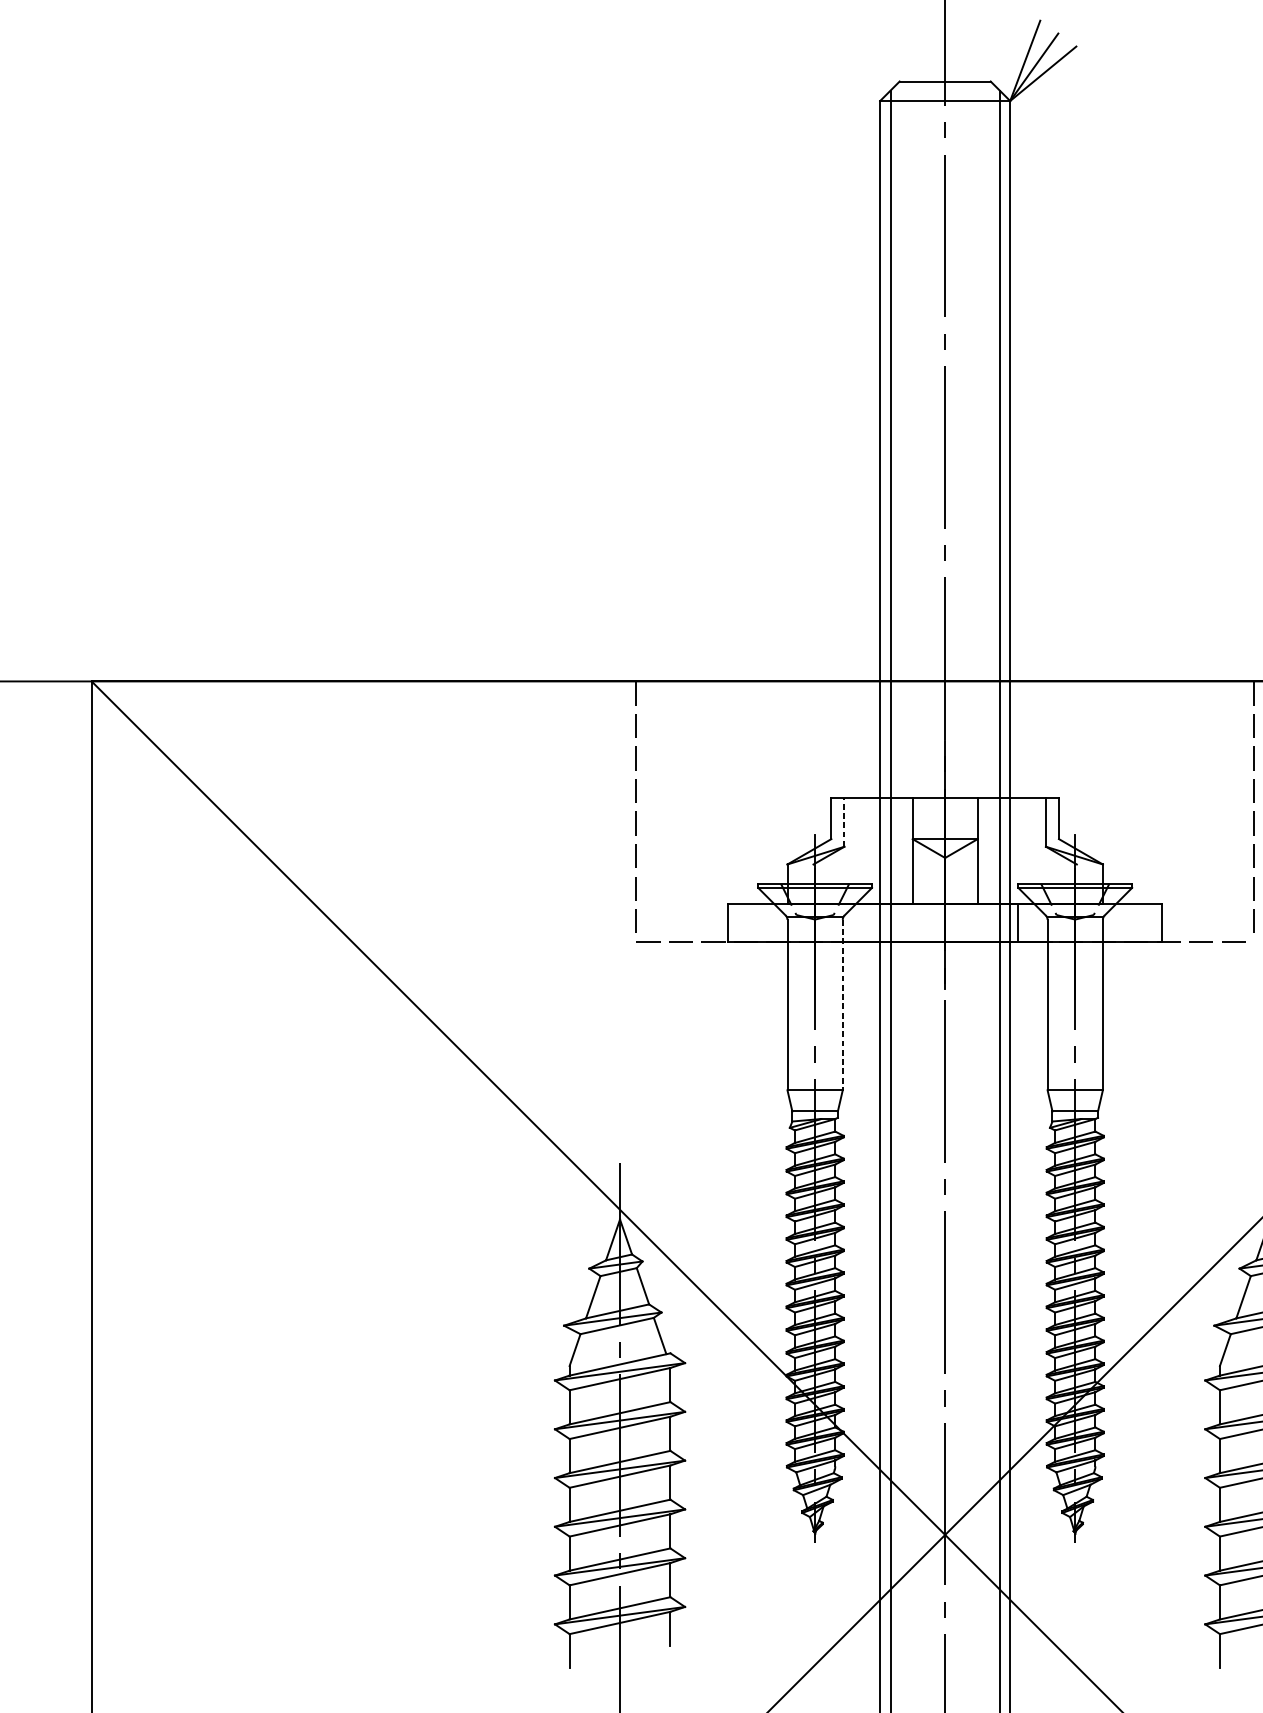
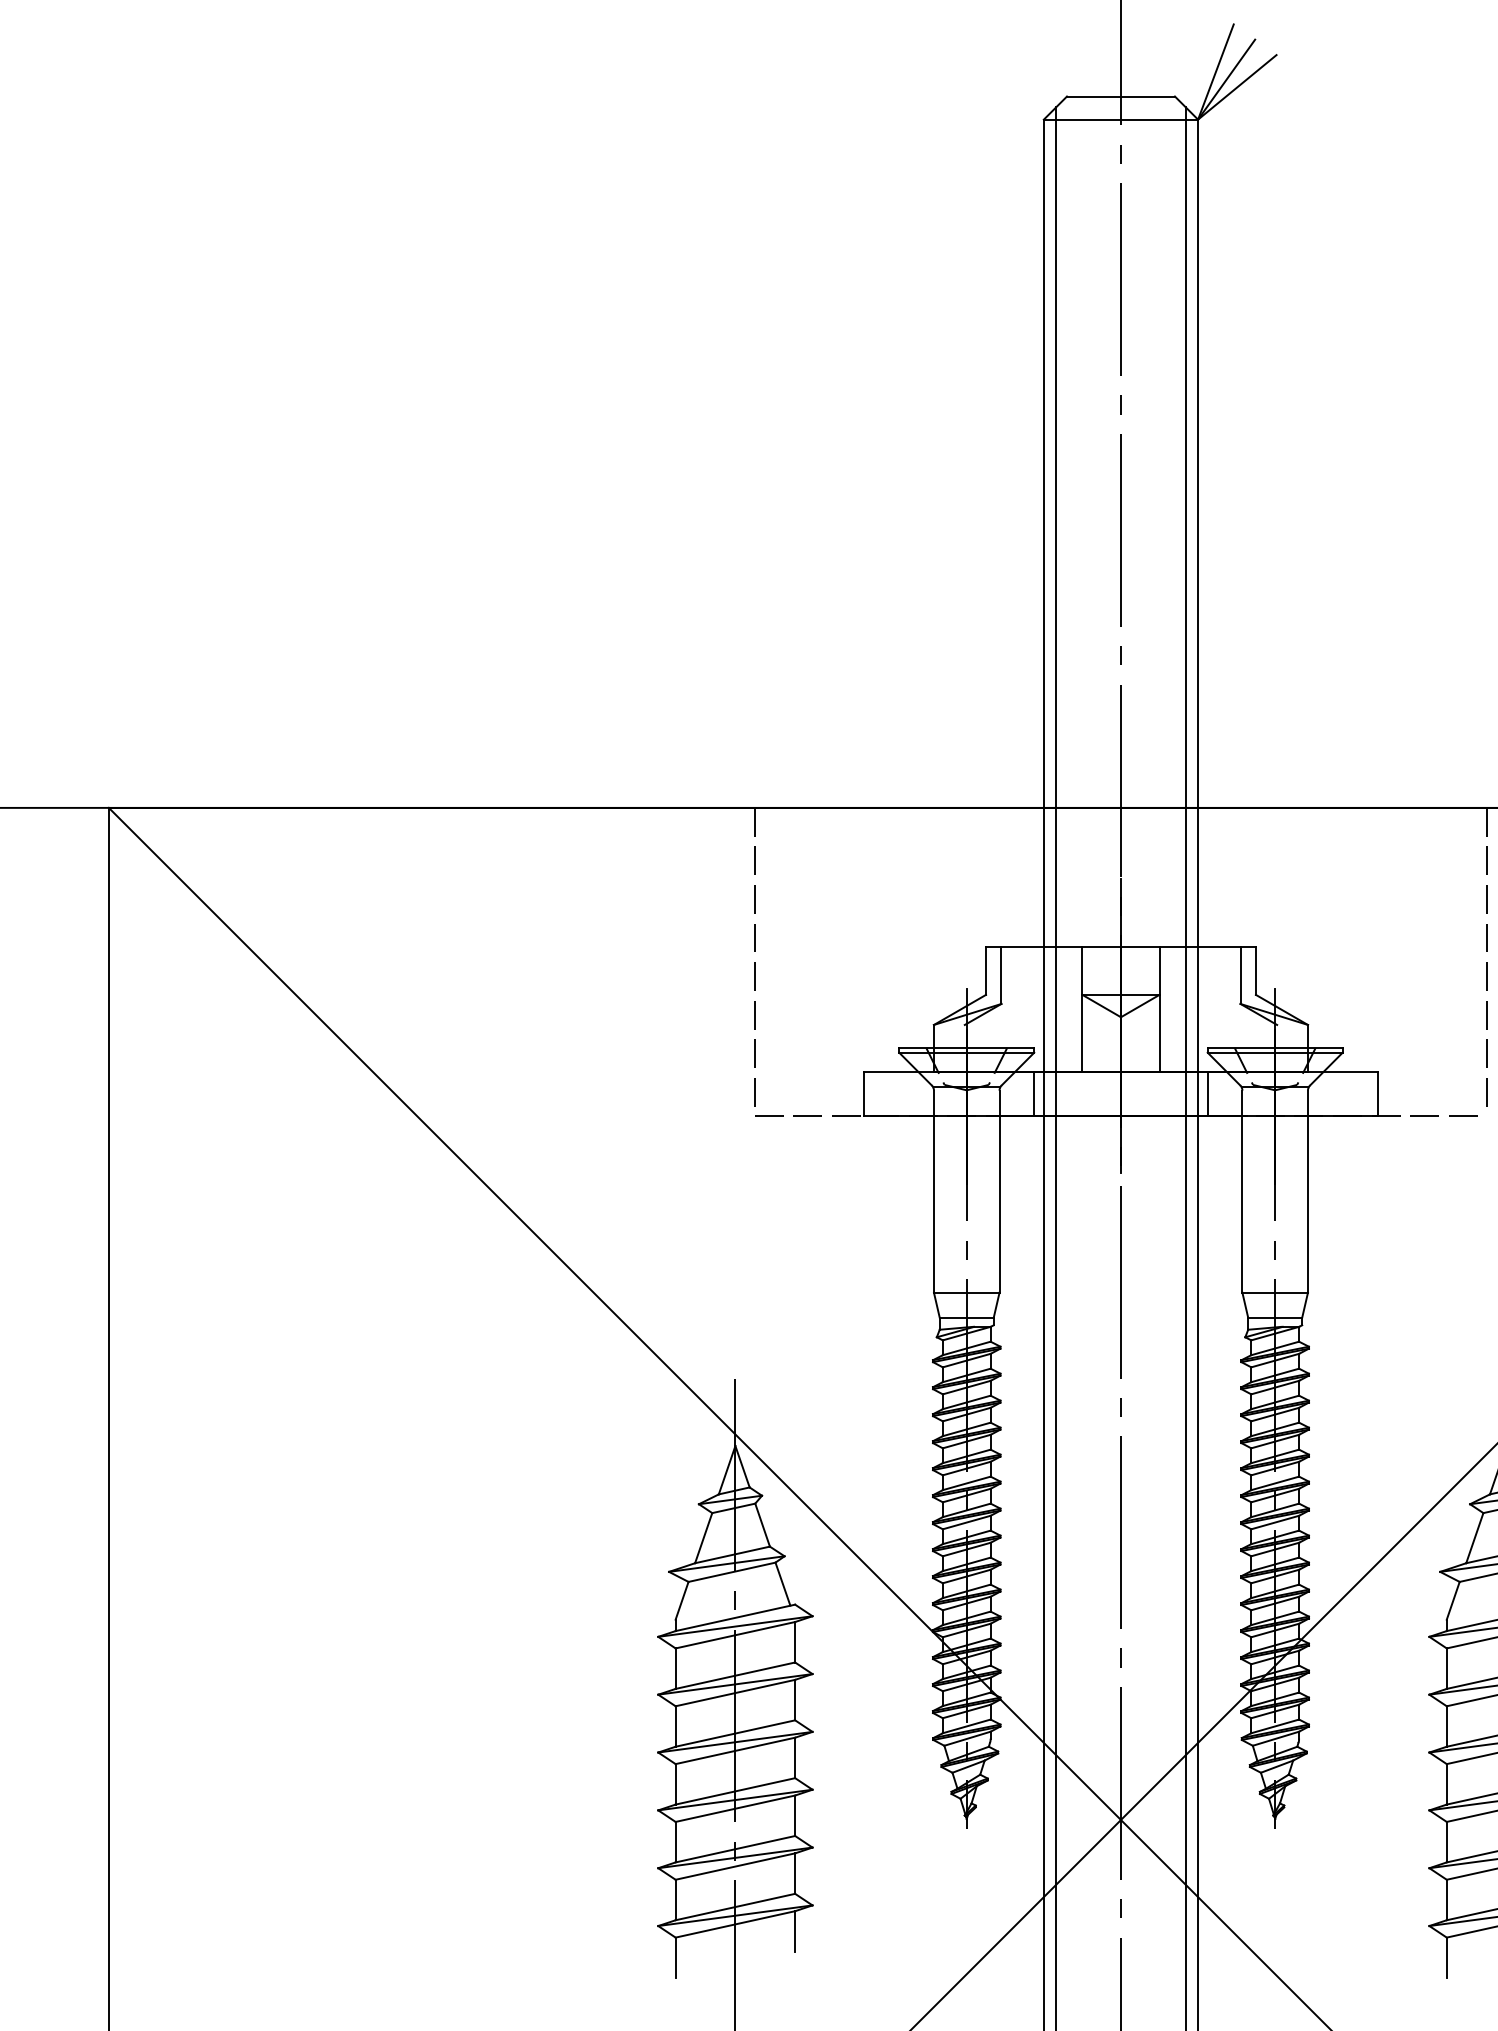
line: (844, 822) -> (1001, 975), dashed -> solid
line: (872, 923) -> (1034, 1094), added
line: (842, 1005) -> (999, 1192), dashed -> solid

